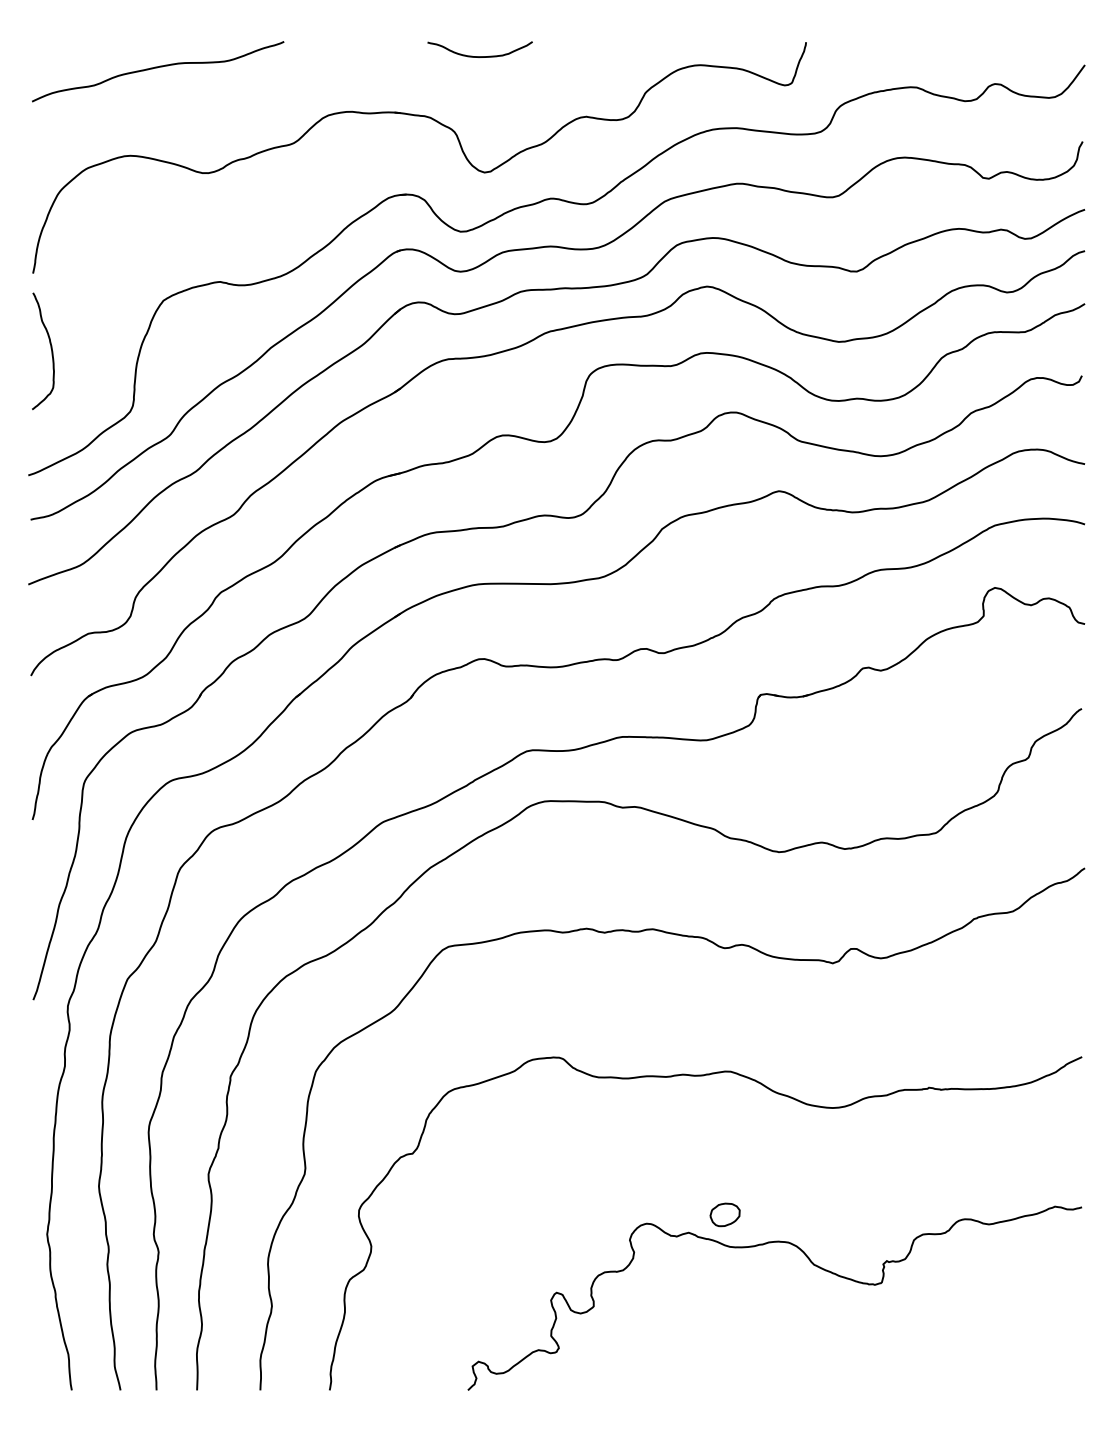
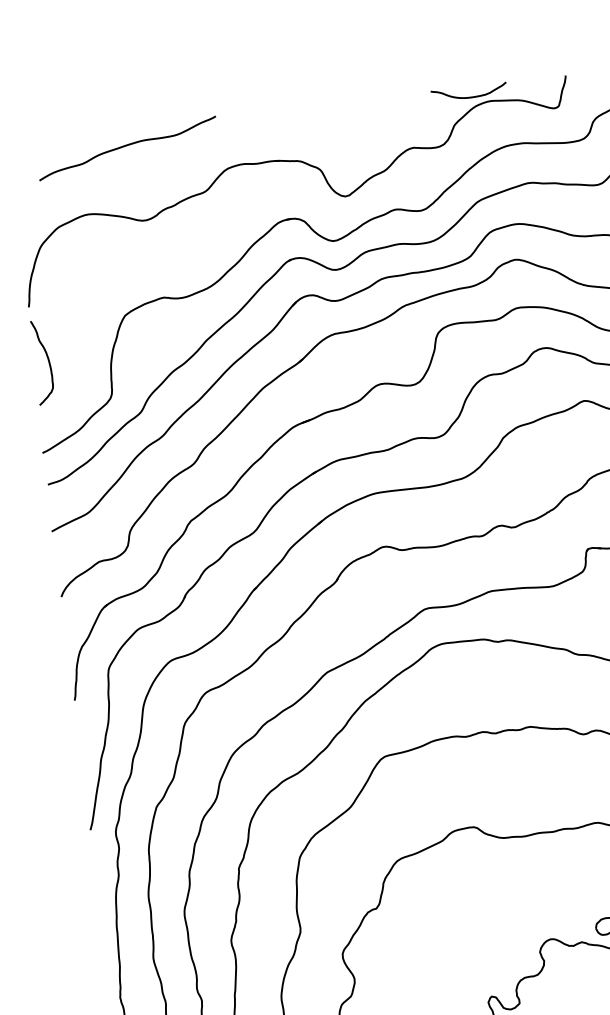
curve: (479, 56) -> (469, 97), moved
curve: (157, 68) -> (126, 146), moved

